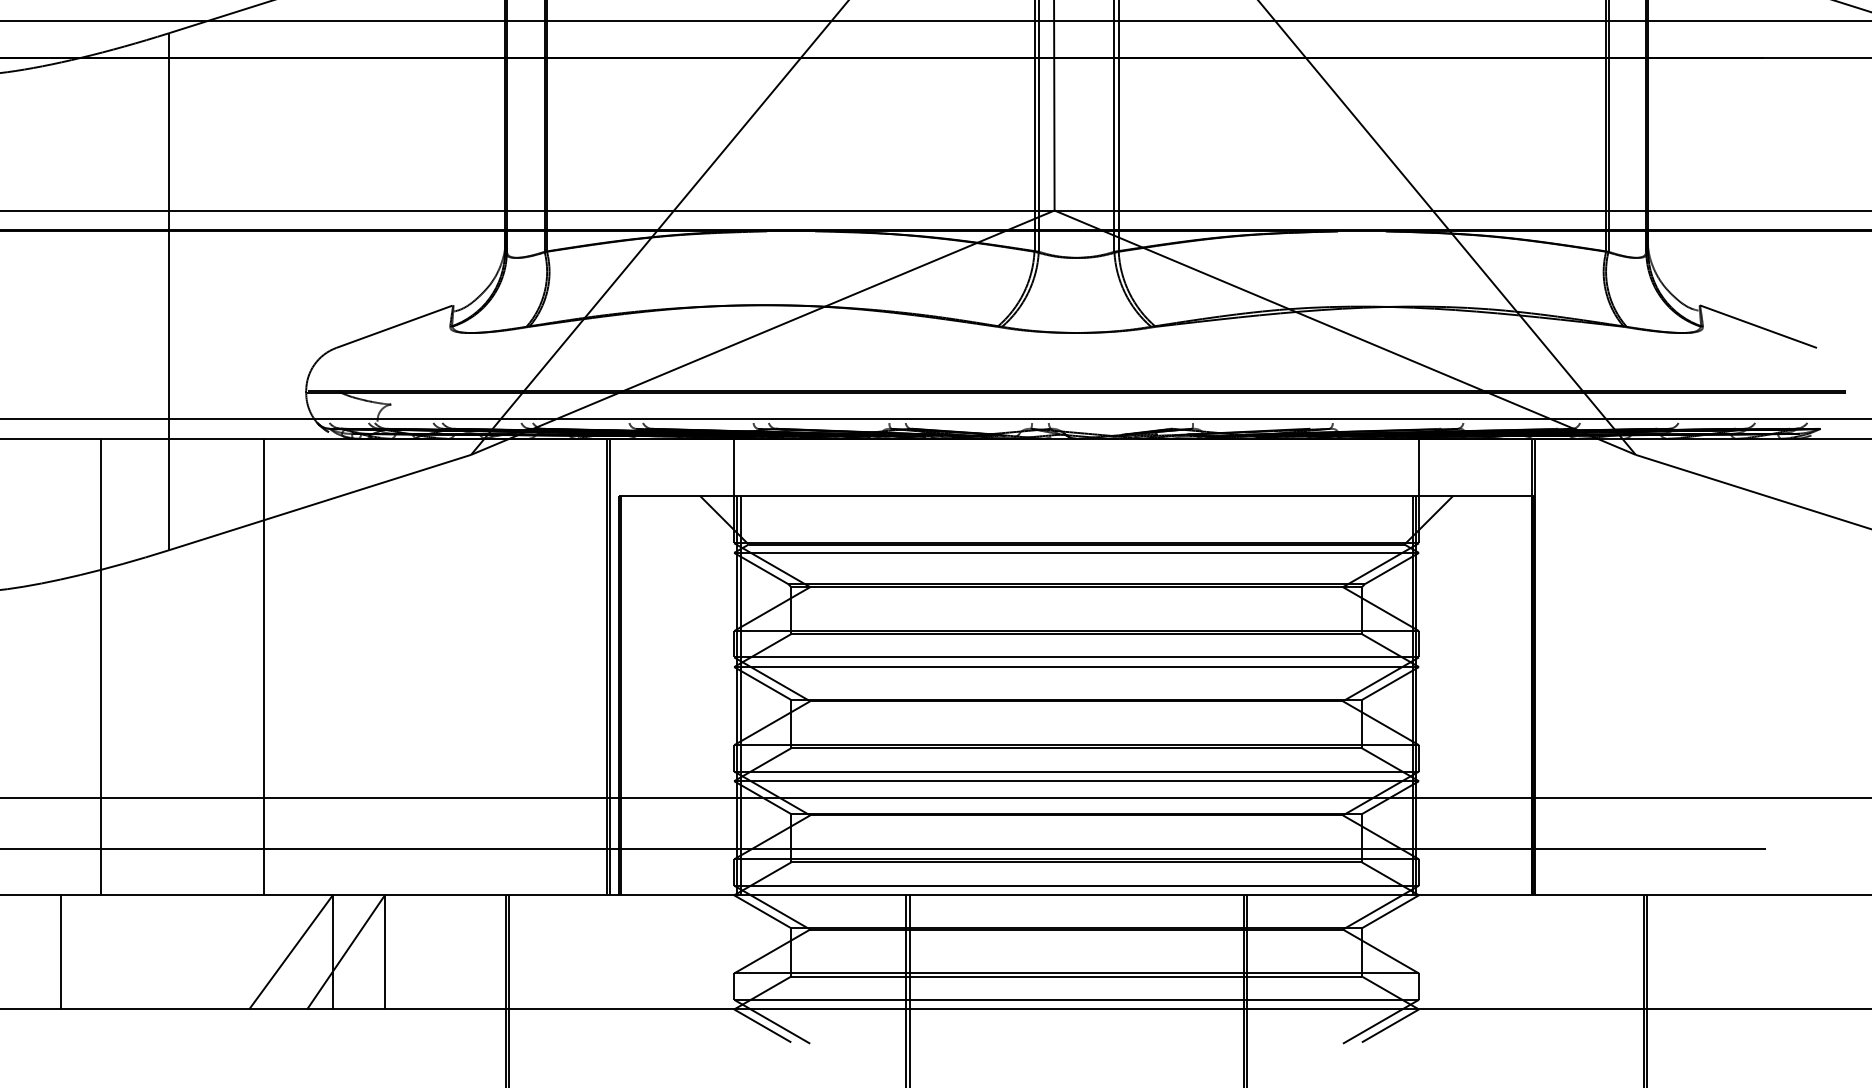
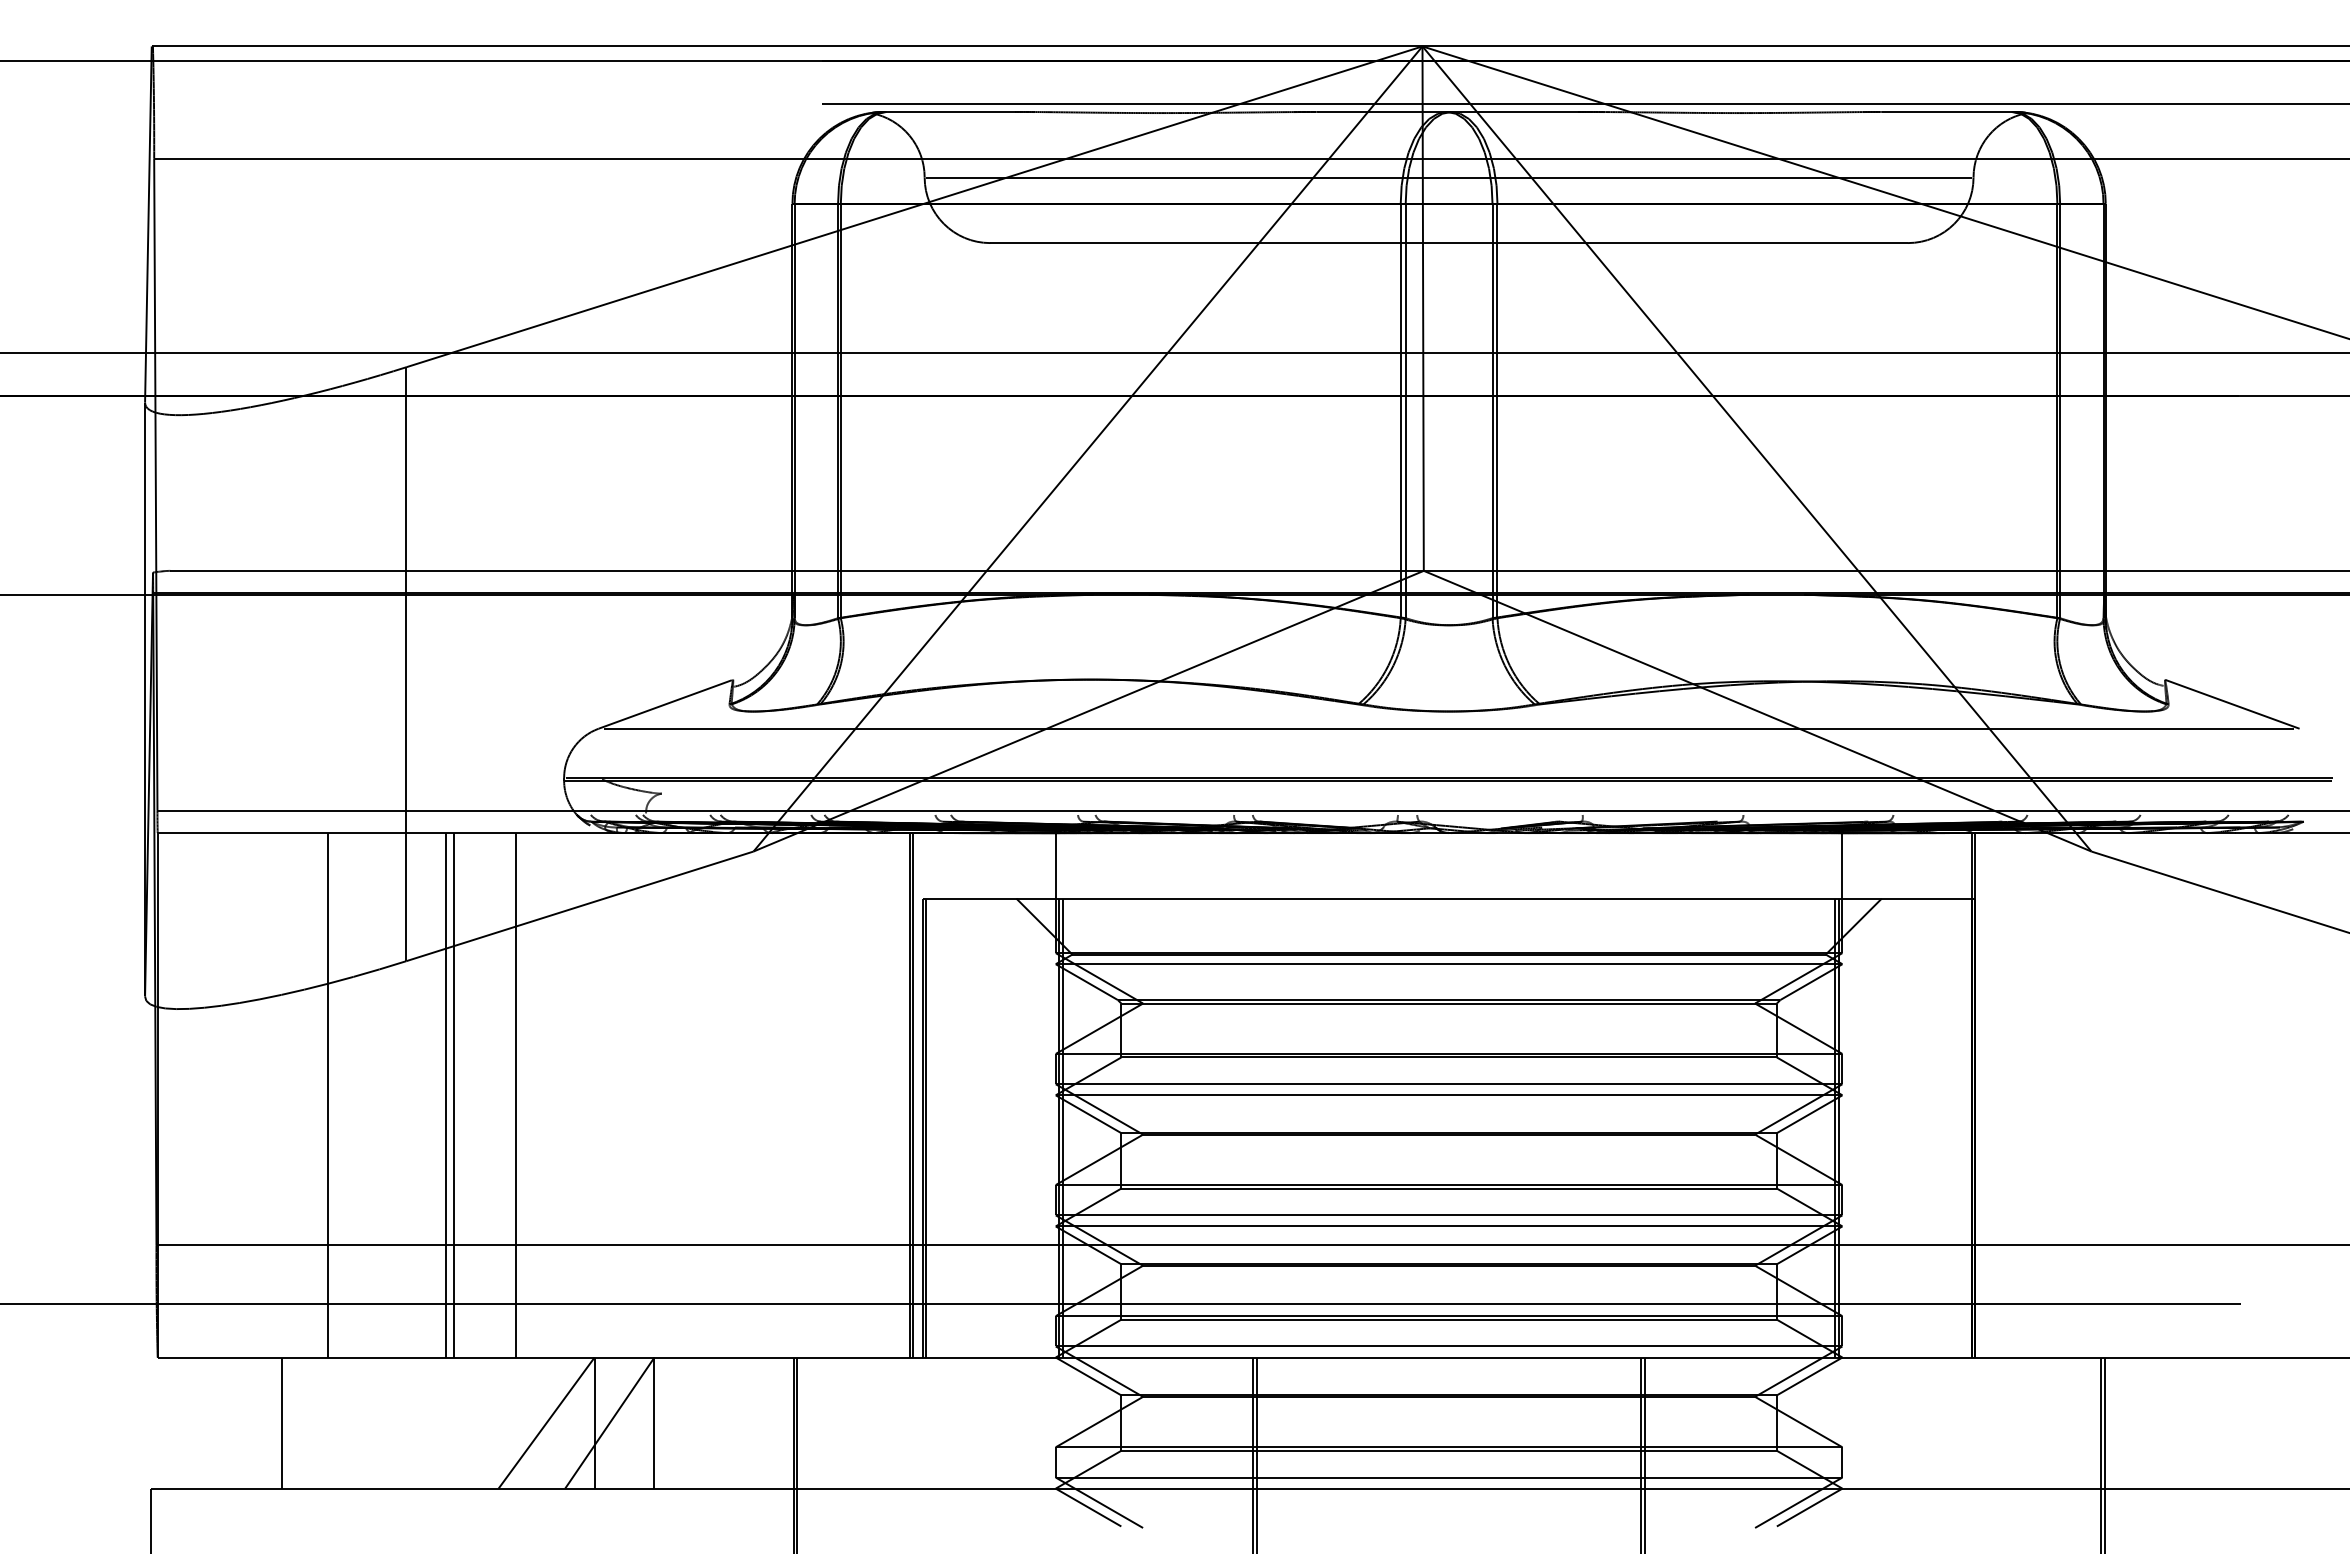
line: (1076, 347) -> (1448, 728), added
line: (203, 667) -> (446, 1095), added
line: (209, 667) -> (453, 1095), added

